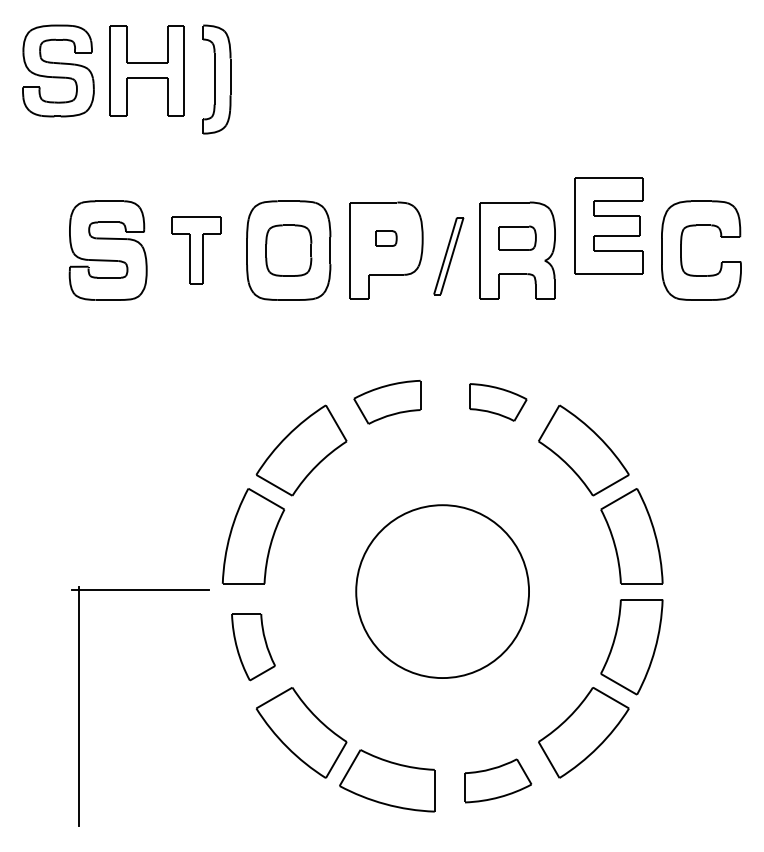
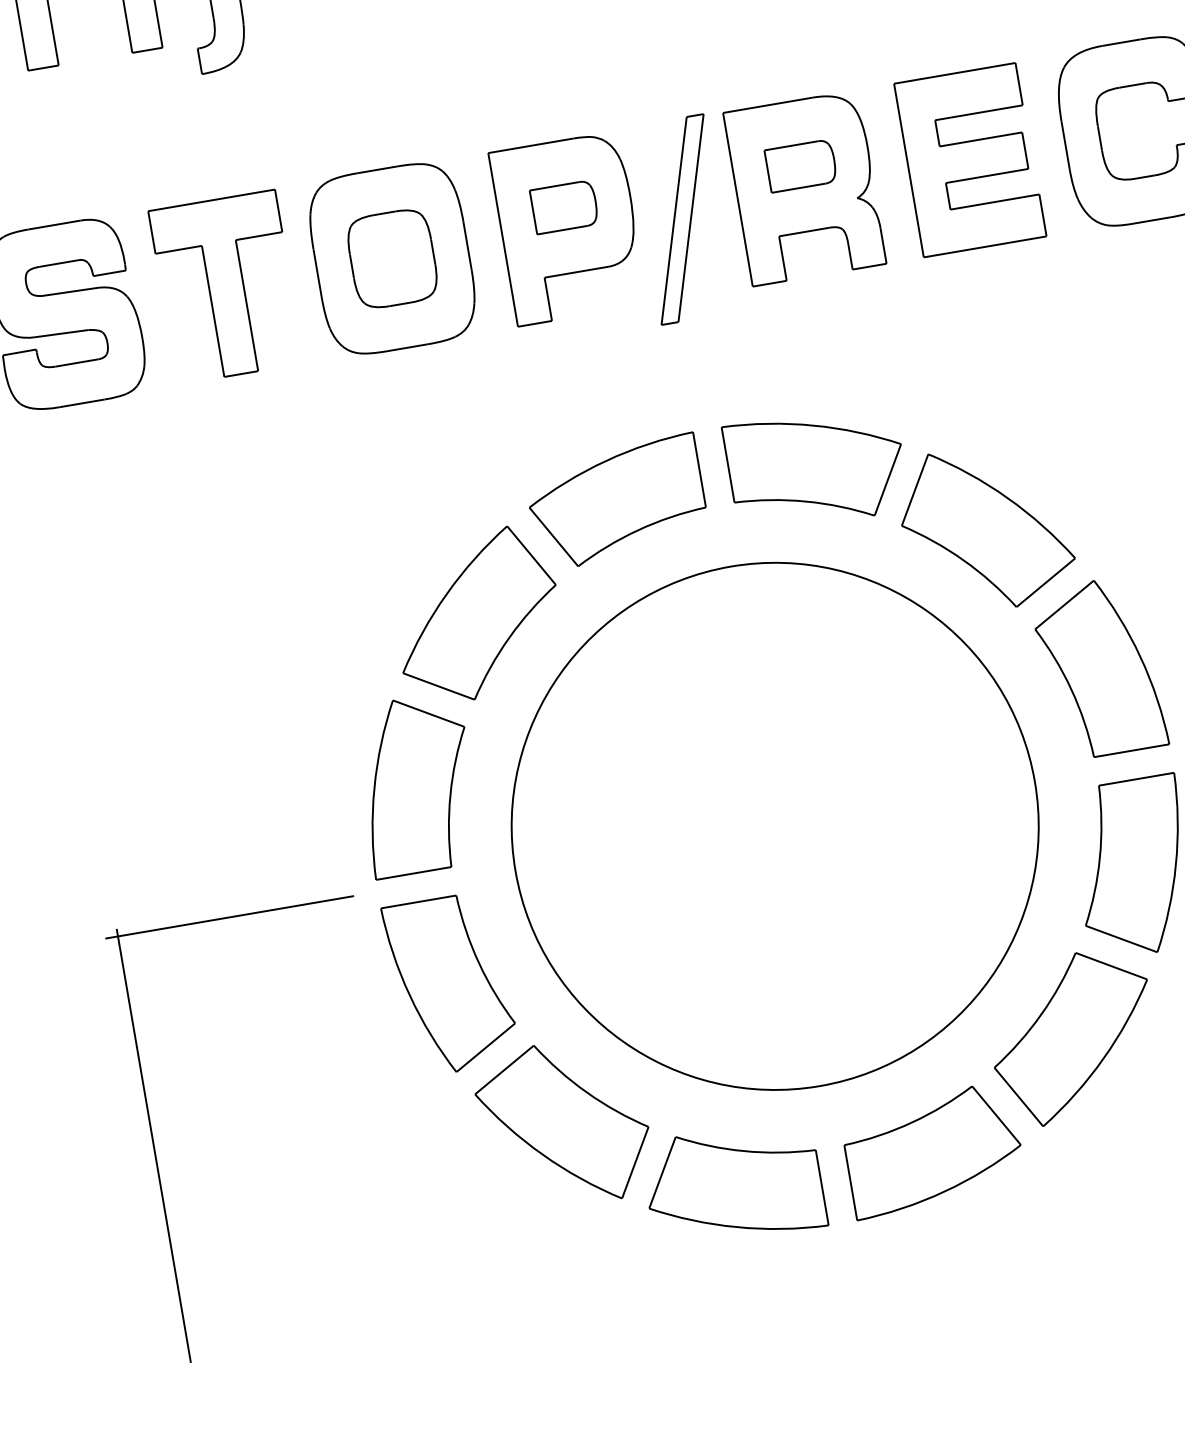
part: (608, 225) -> (968, 159), moved
part: (386, 238) -> (564, 206), size x1.67
part: (196, 250) -> (226, 286), size x1.43
part: (448, 255) -> (681, 218), size x1.43
part: (387, 401) -> (616, 500), size x1.43
part: (498, 402) -> (817, 467), size x1.67
part: (442, 591) -> (774, 826), size x1.67
part: (253, 647) -> (451, 985), size x1.43
part: (498, 780) -> (933, 1149), size x1.43

